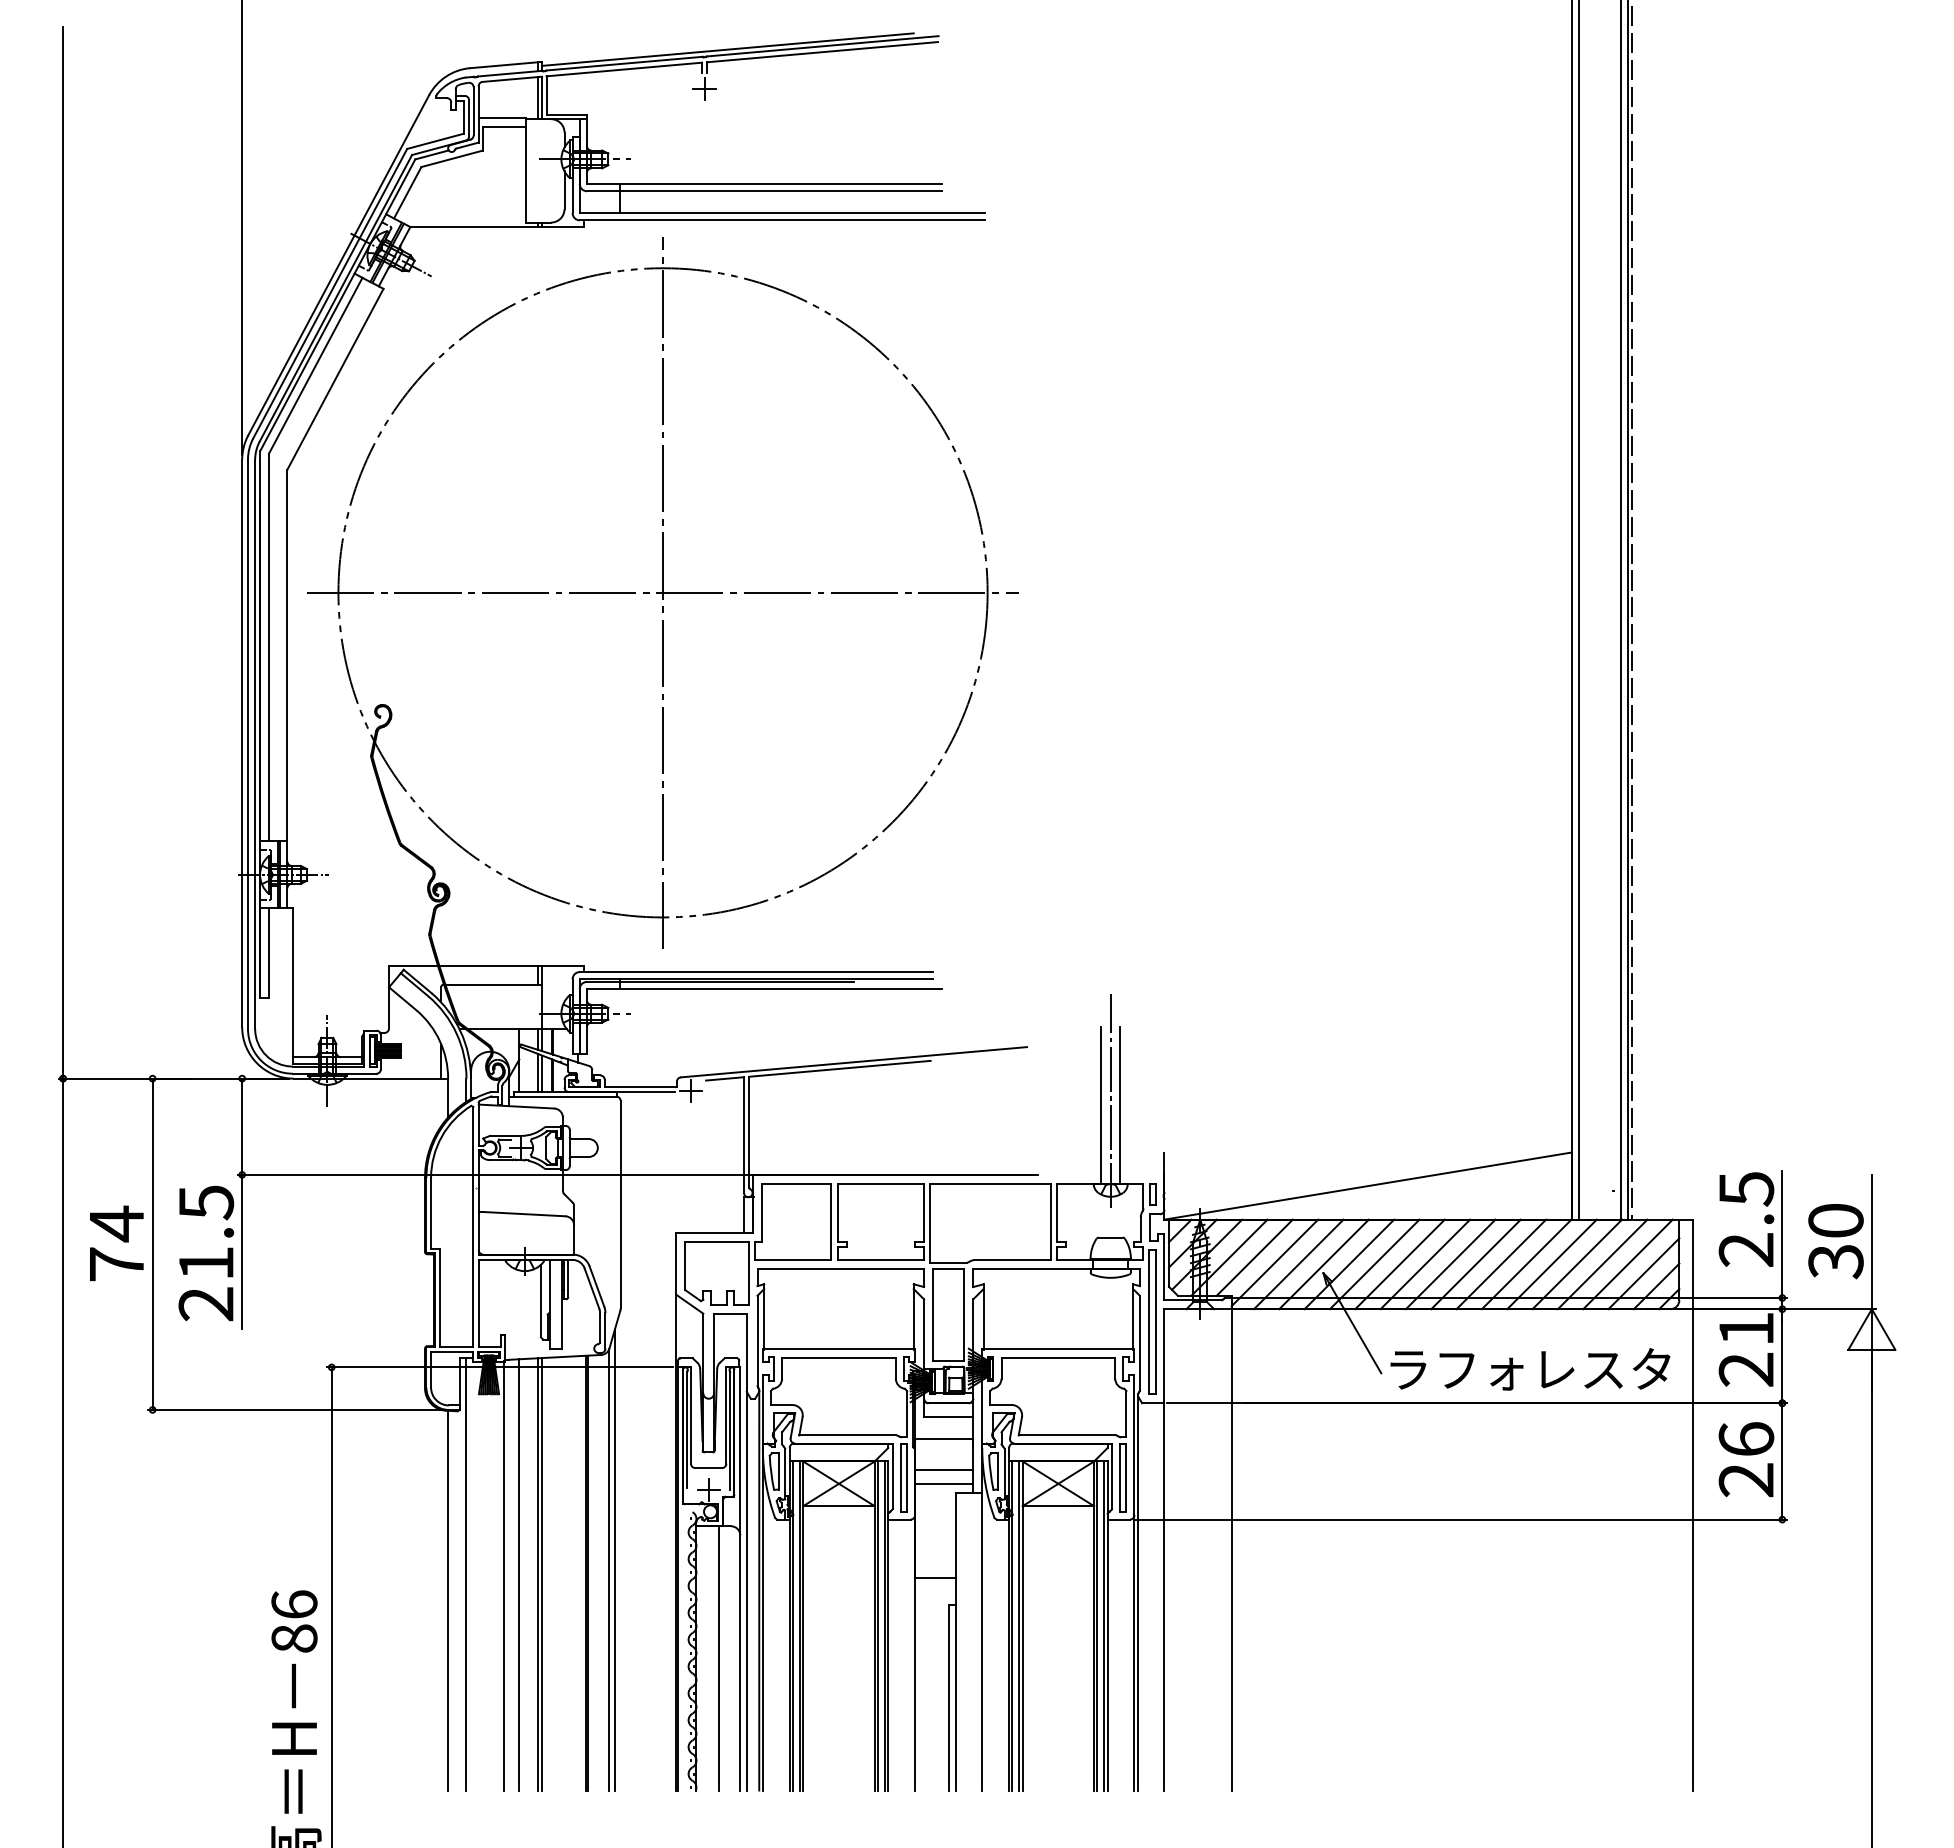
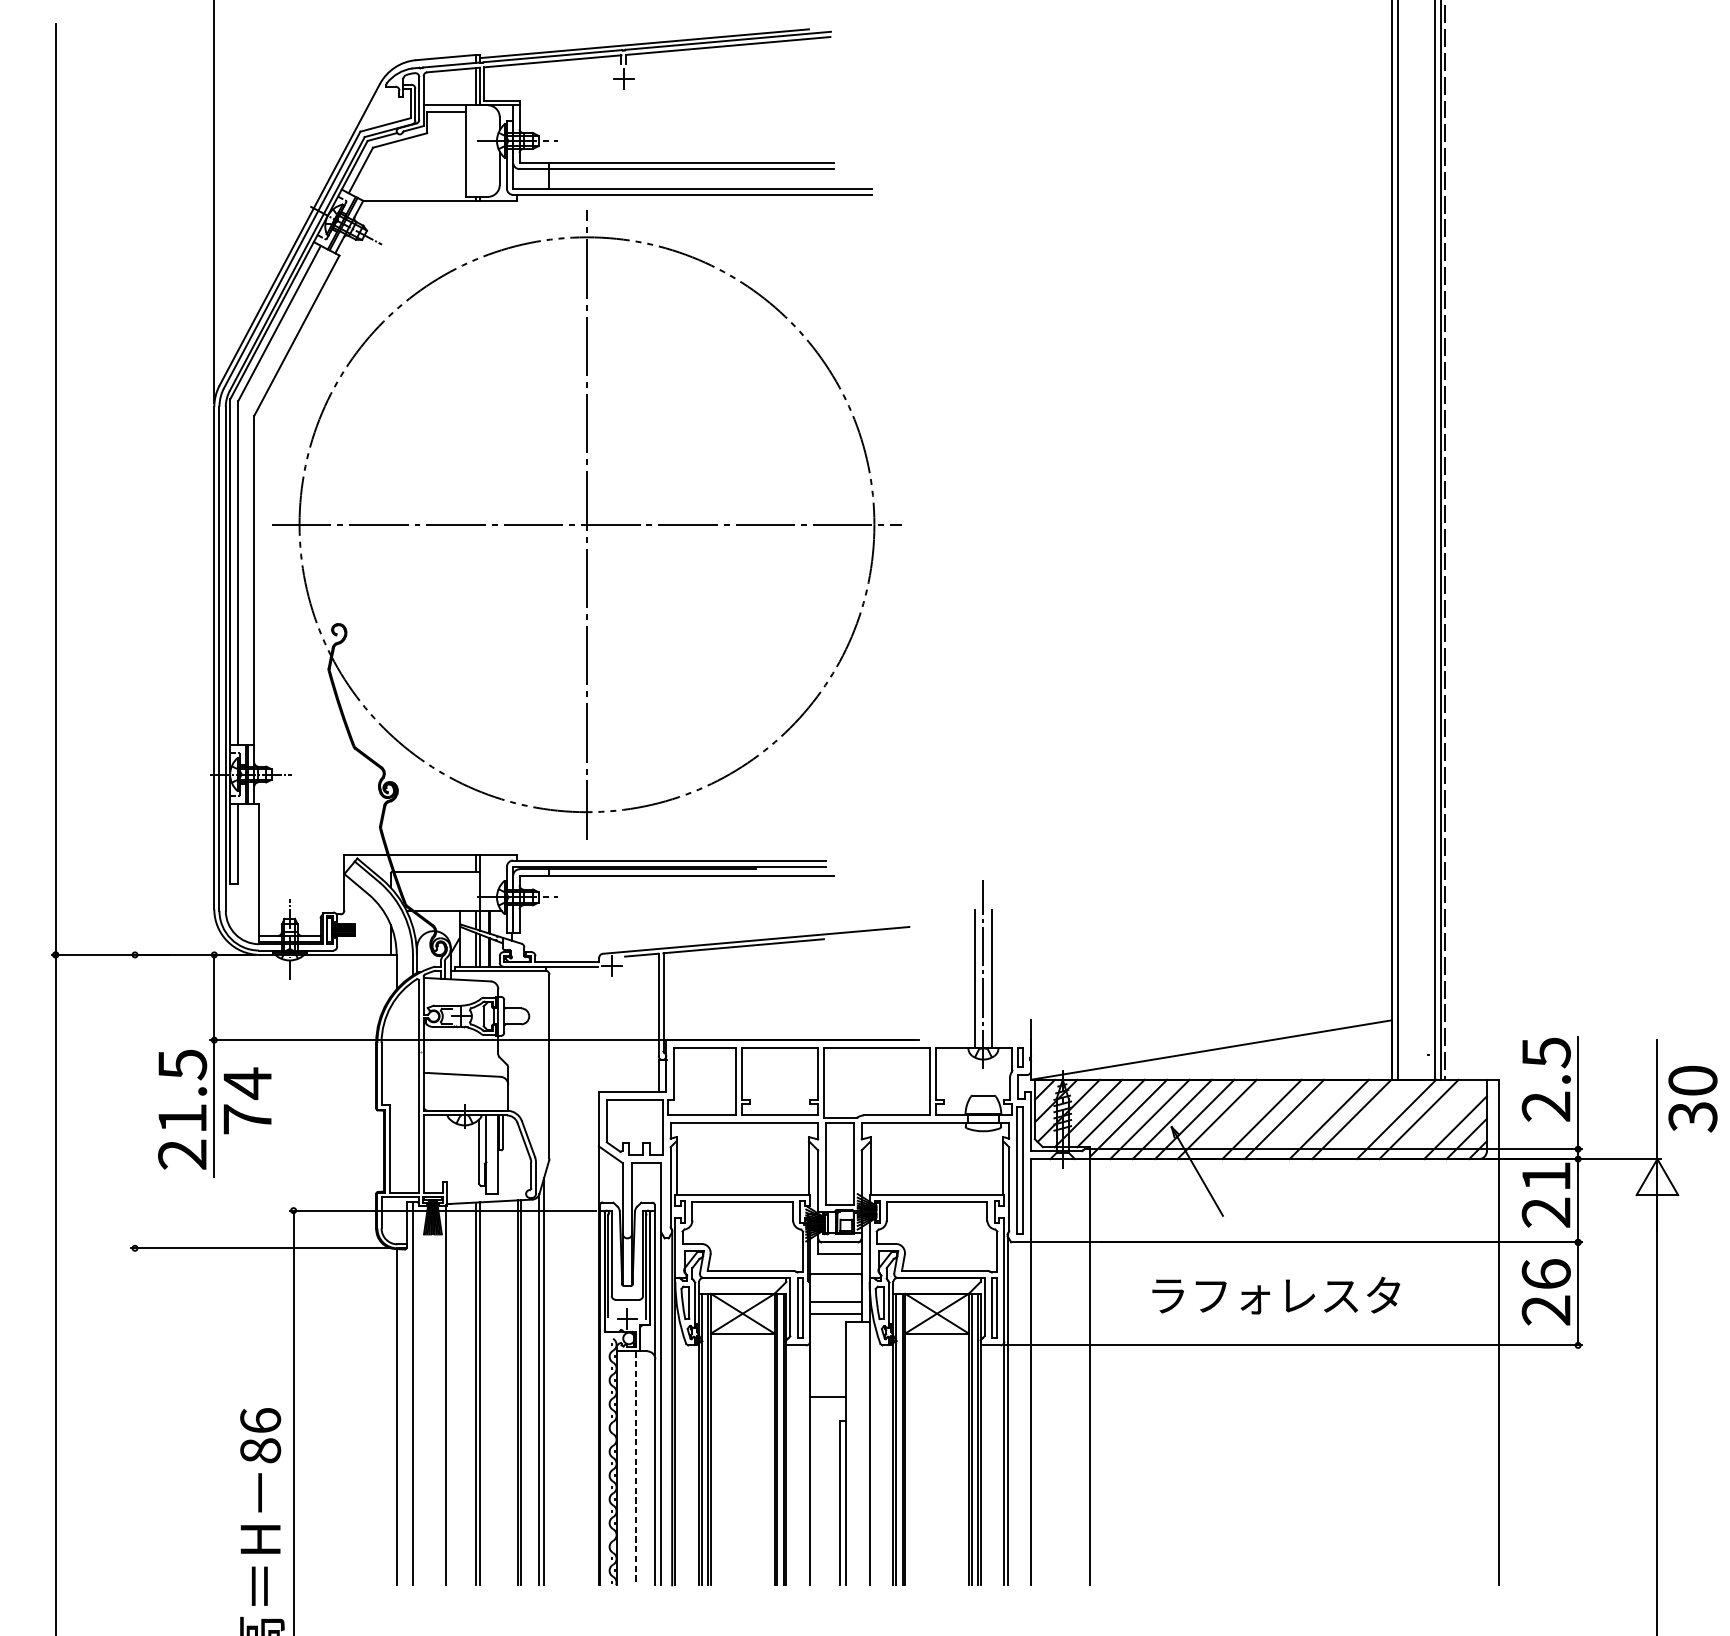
text: (1835, 1241) -> (1692, 1099), moved
text: (116, 1243) -> (247, 1100), moved
line: (152, 1243) -> (134, 1100), removed
line: (1399, 1264) -> (1239, 1119), removed
line: (1475, 1264) -> (1306, 1119), removed
line: (1551, 1264) -> (1373, 1119), removed
line: (1627, 1264) -> (1441, 1119), removed
text: (1530, 1369) -> (1276, 1295), moved
line: (519, 1574) -> (459, 1394), removed
line: (718, 1658) -> (636, 1468), solid -> dashed

